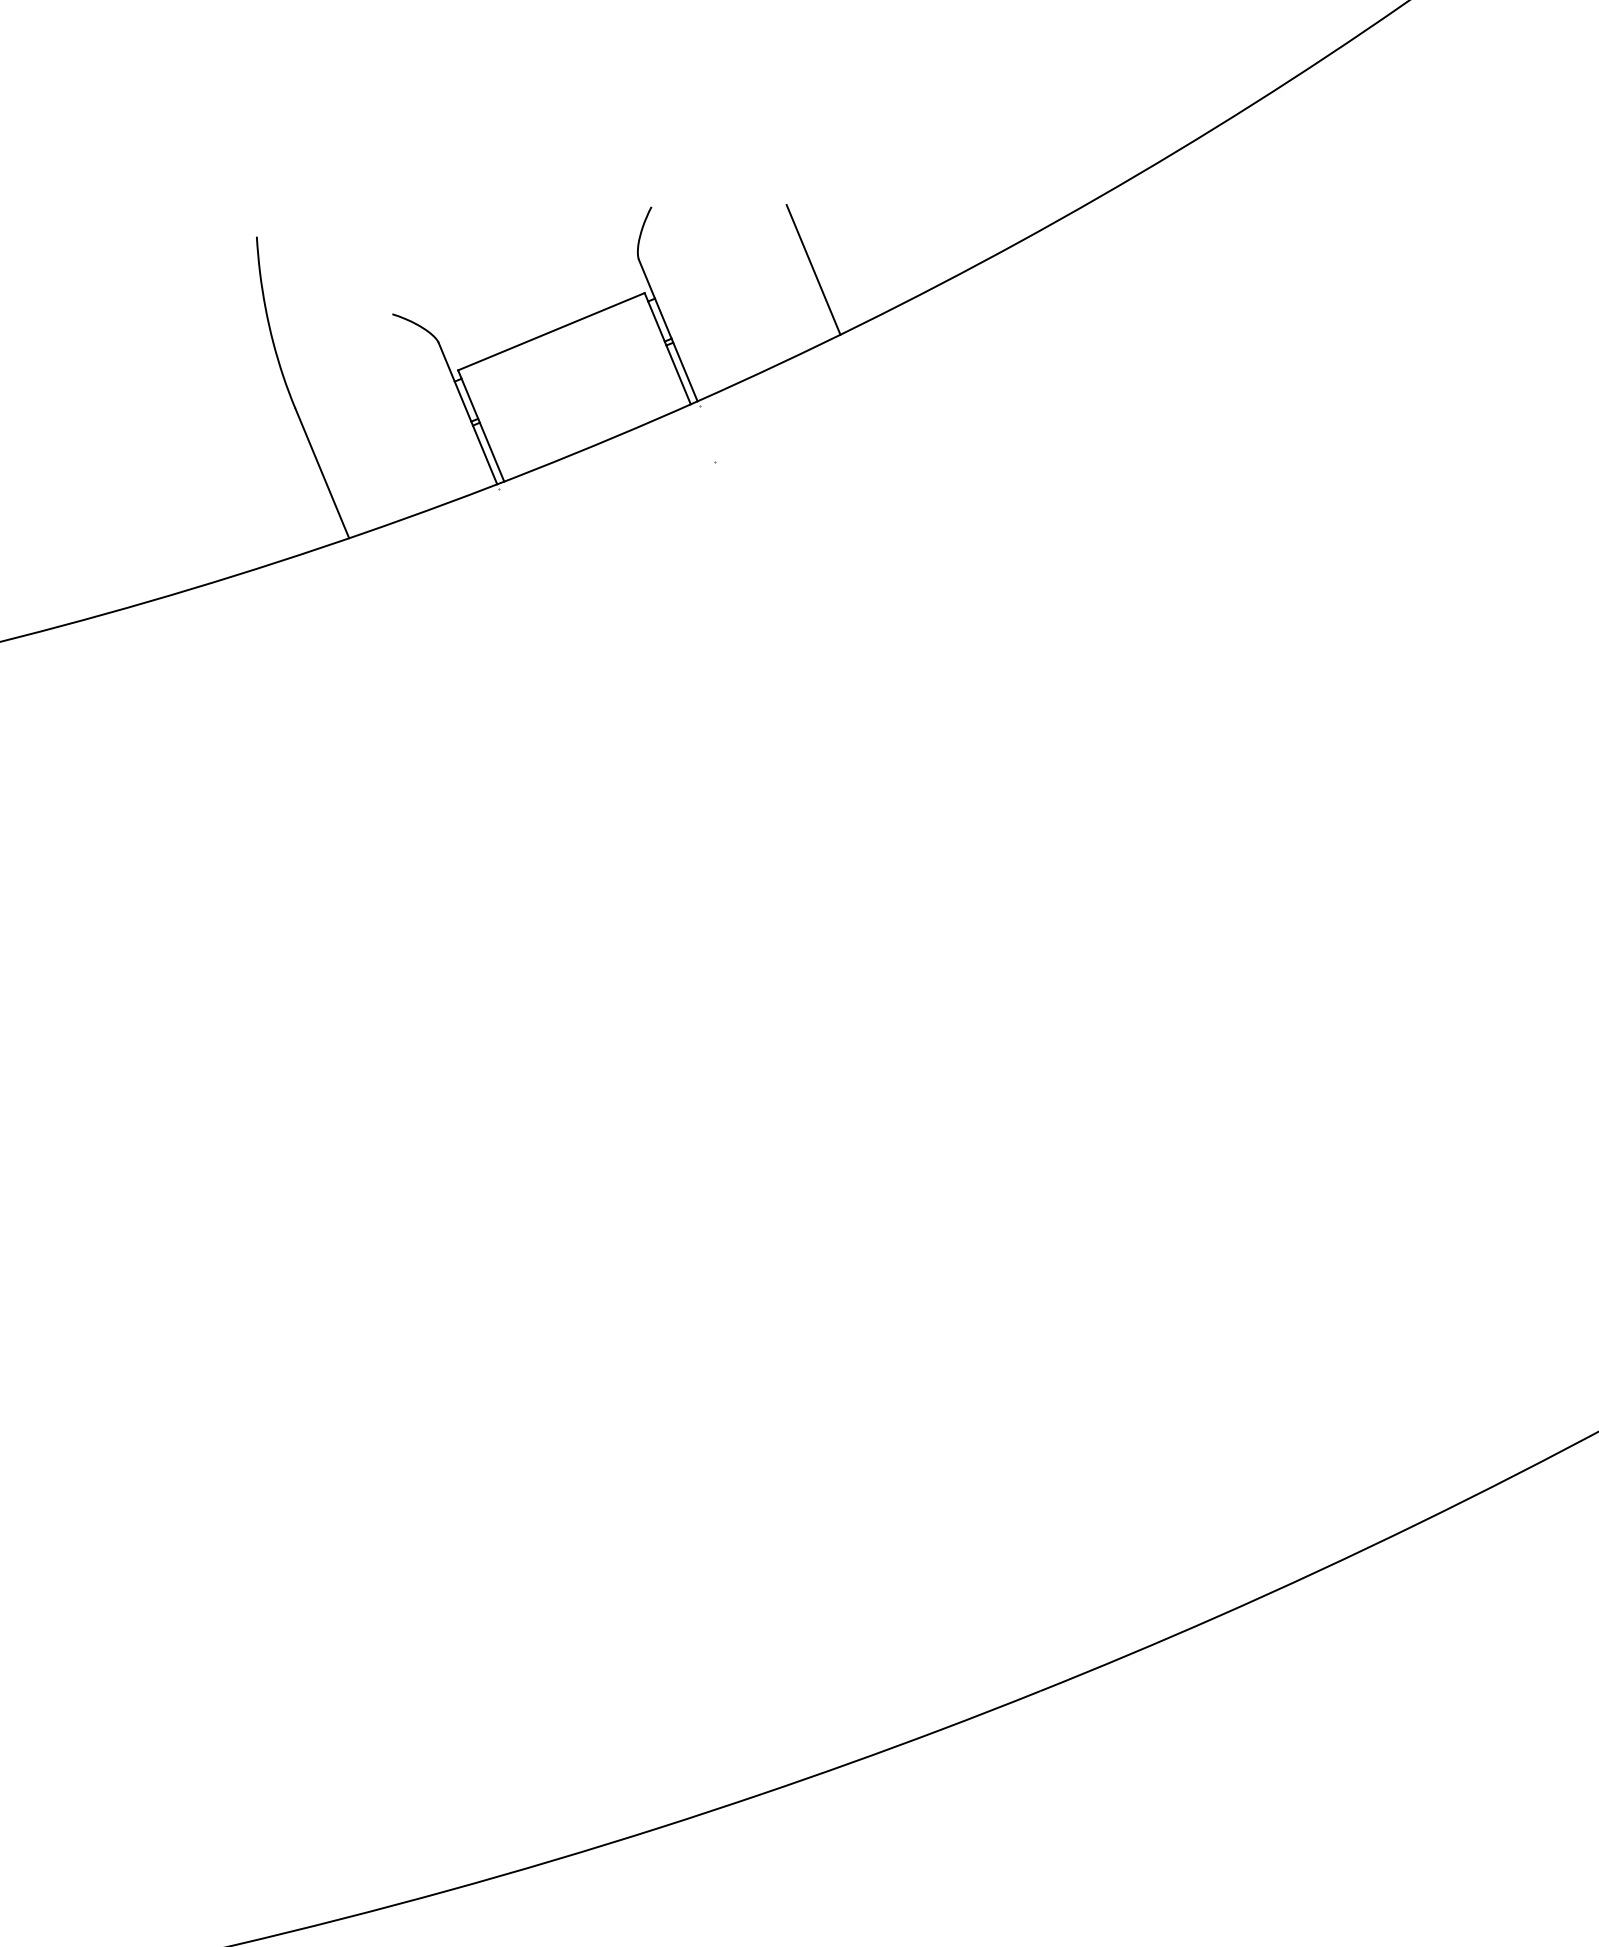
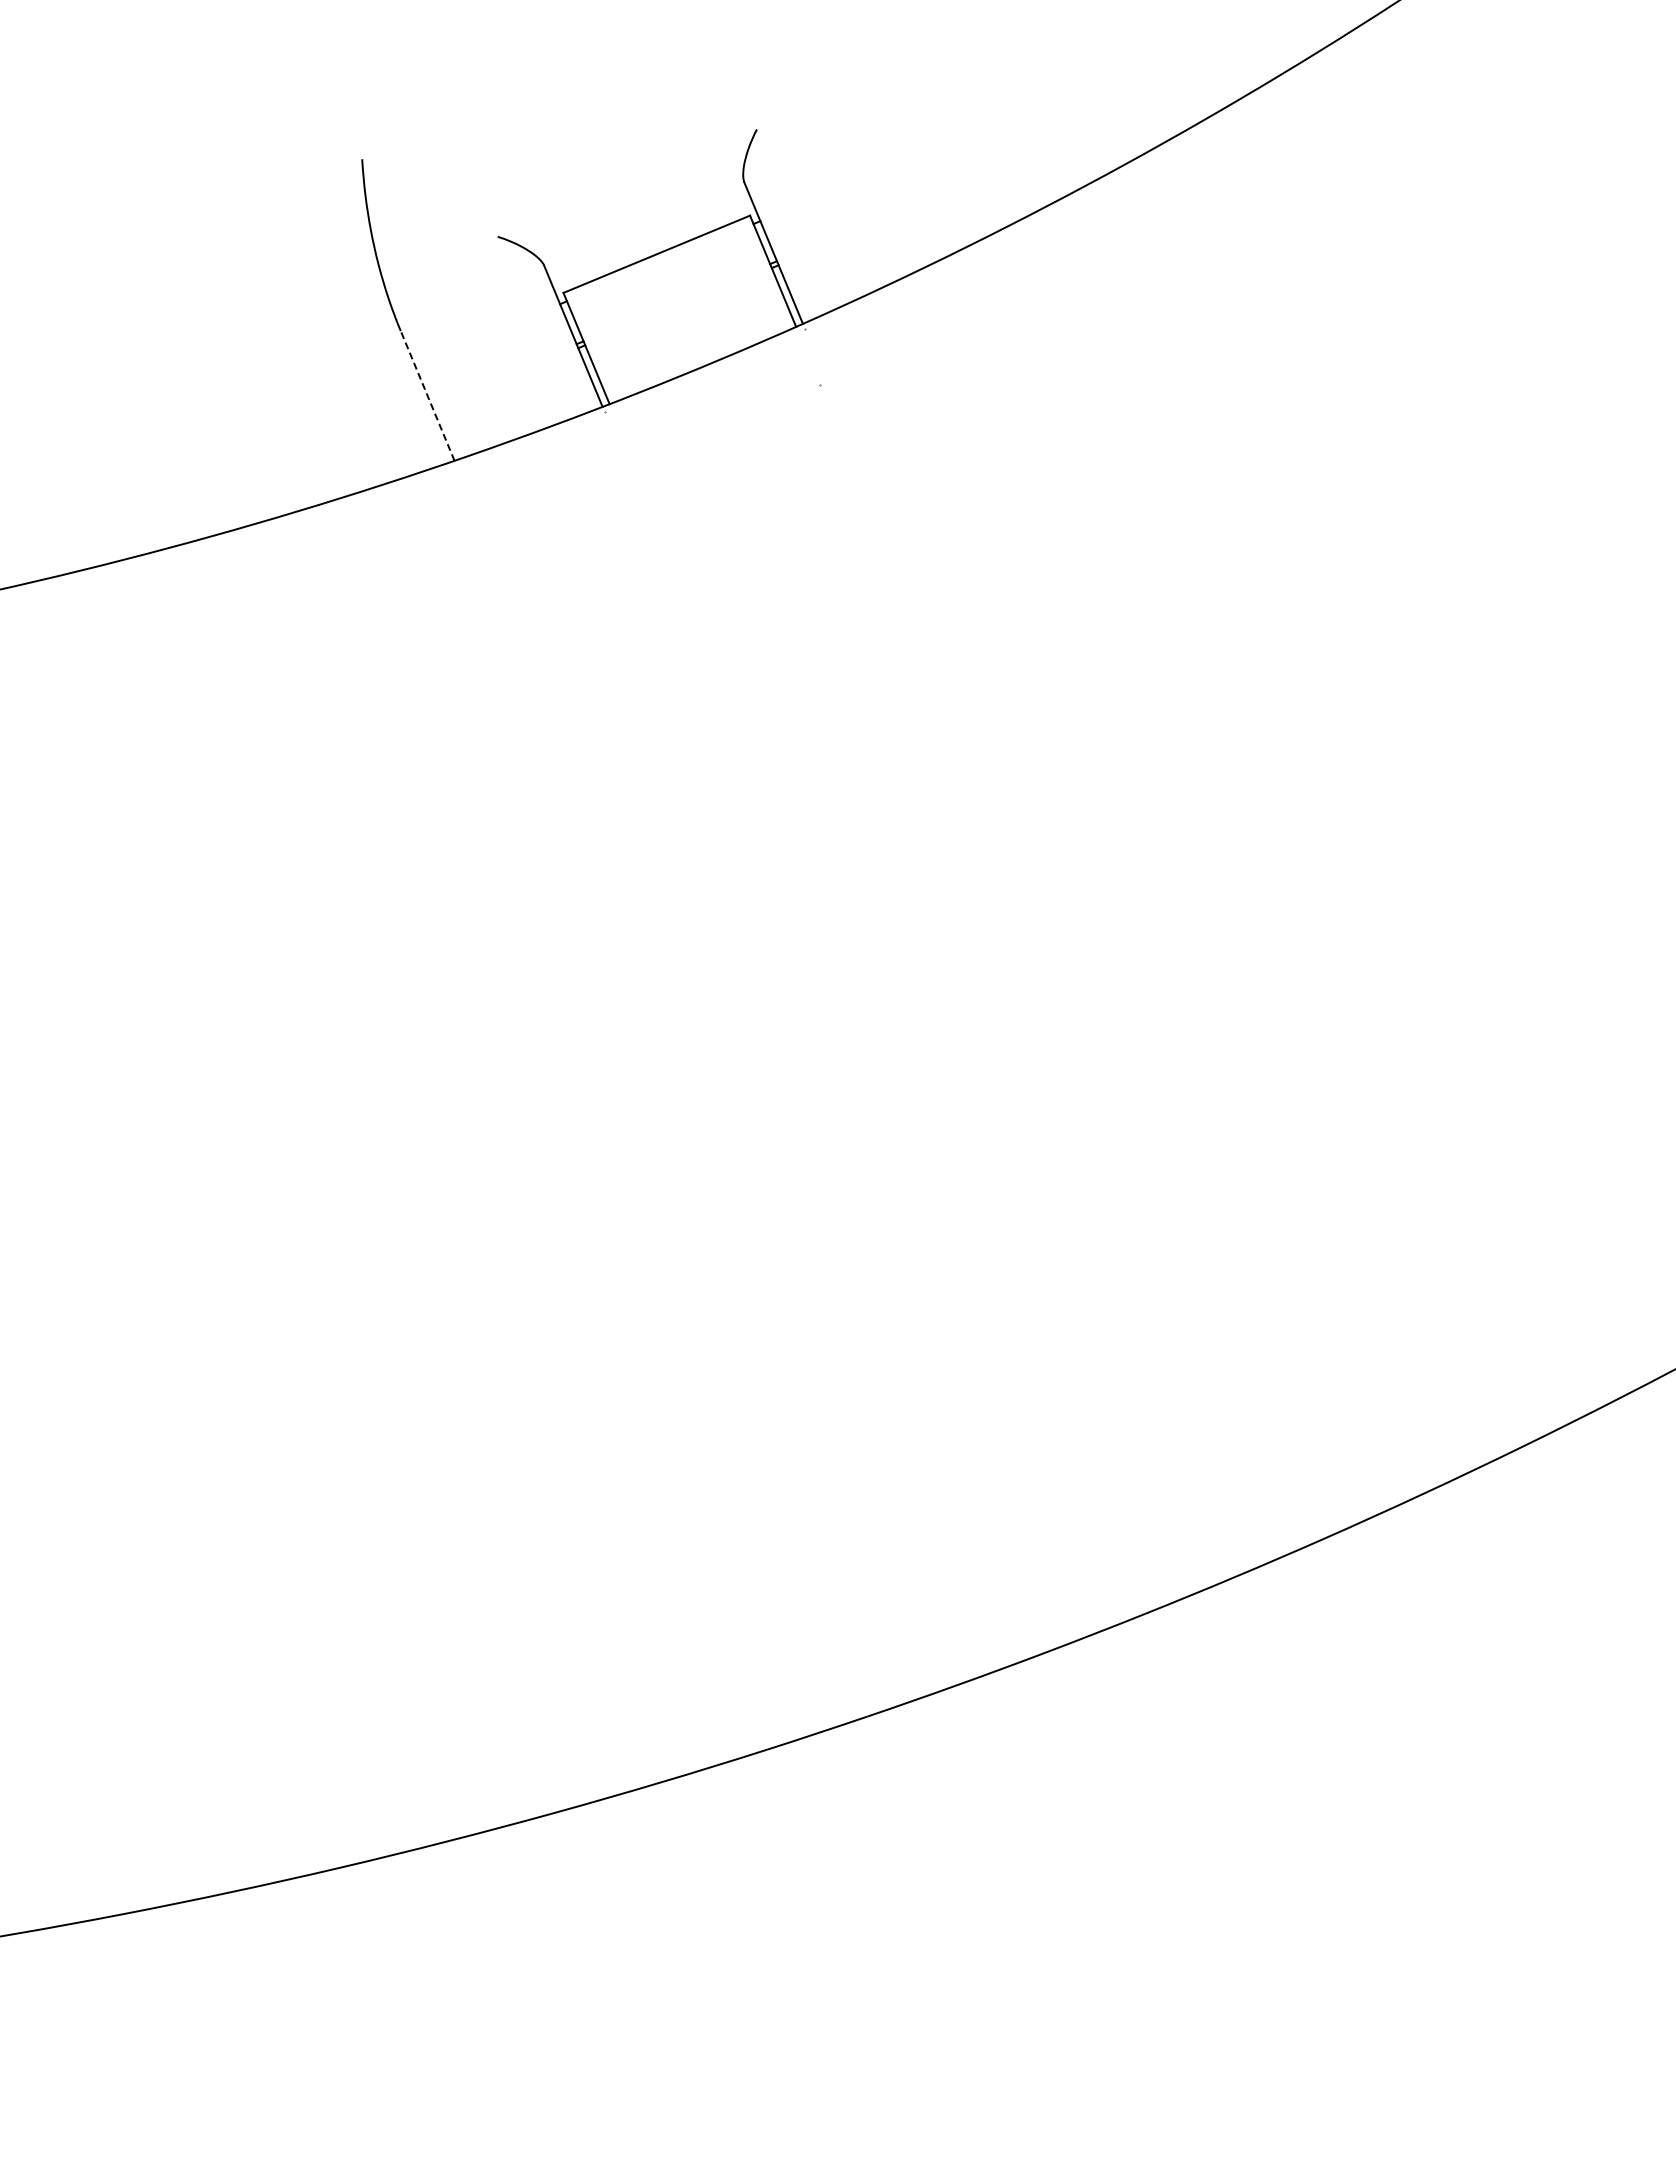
line: (813, 269) -> (918, 192), removed
line: (322, 472) -> (427, 395), solid -> dashed

